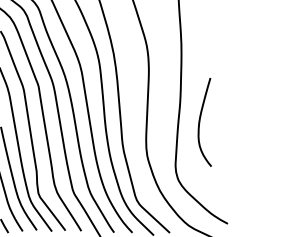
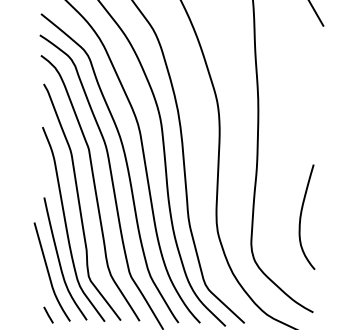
curve: (200, 121) -> (301, 216), moved

